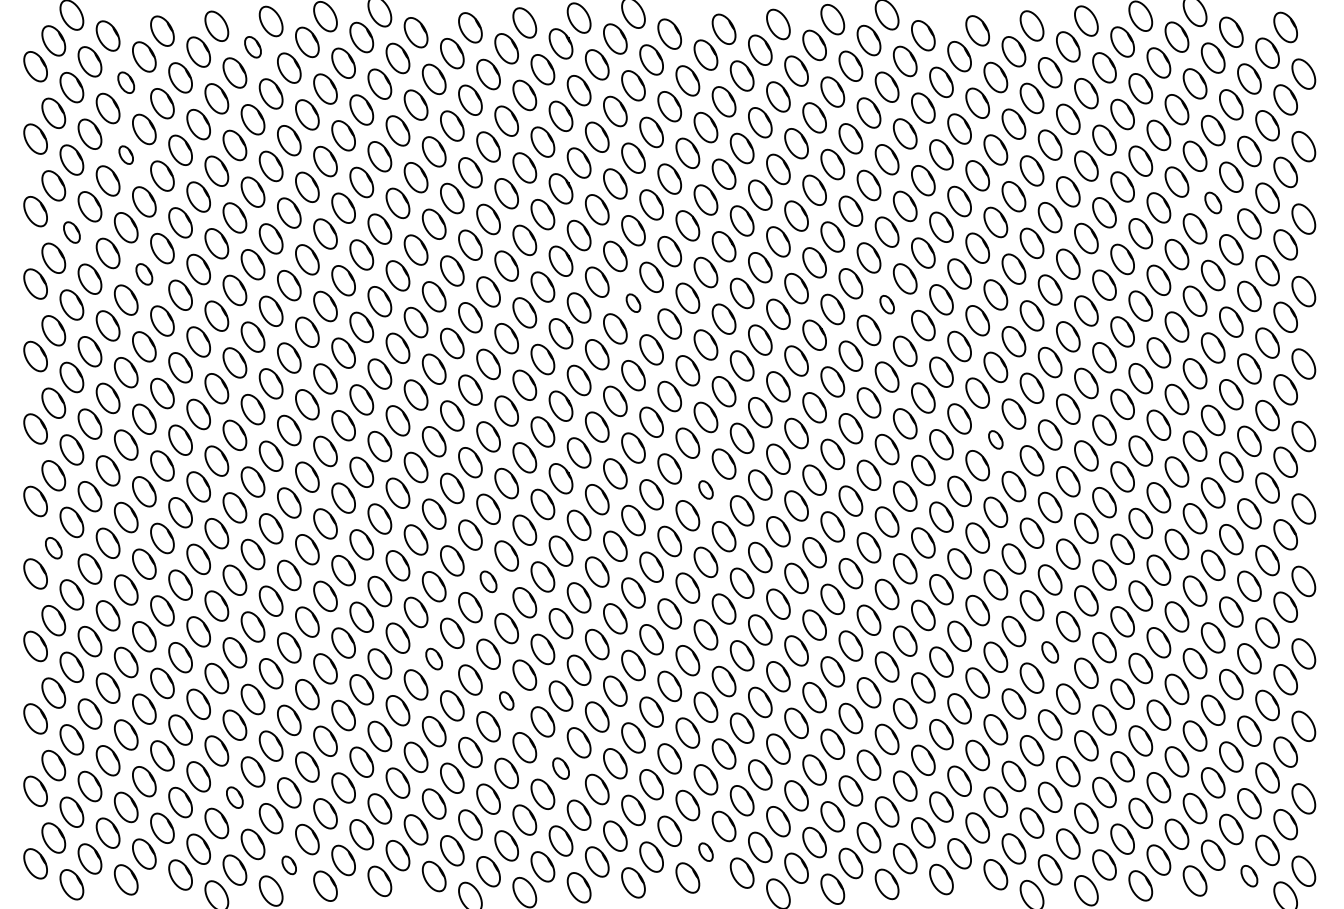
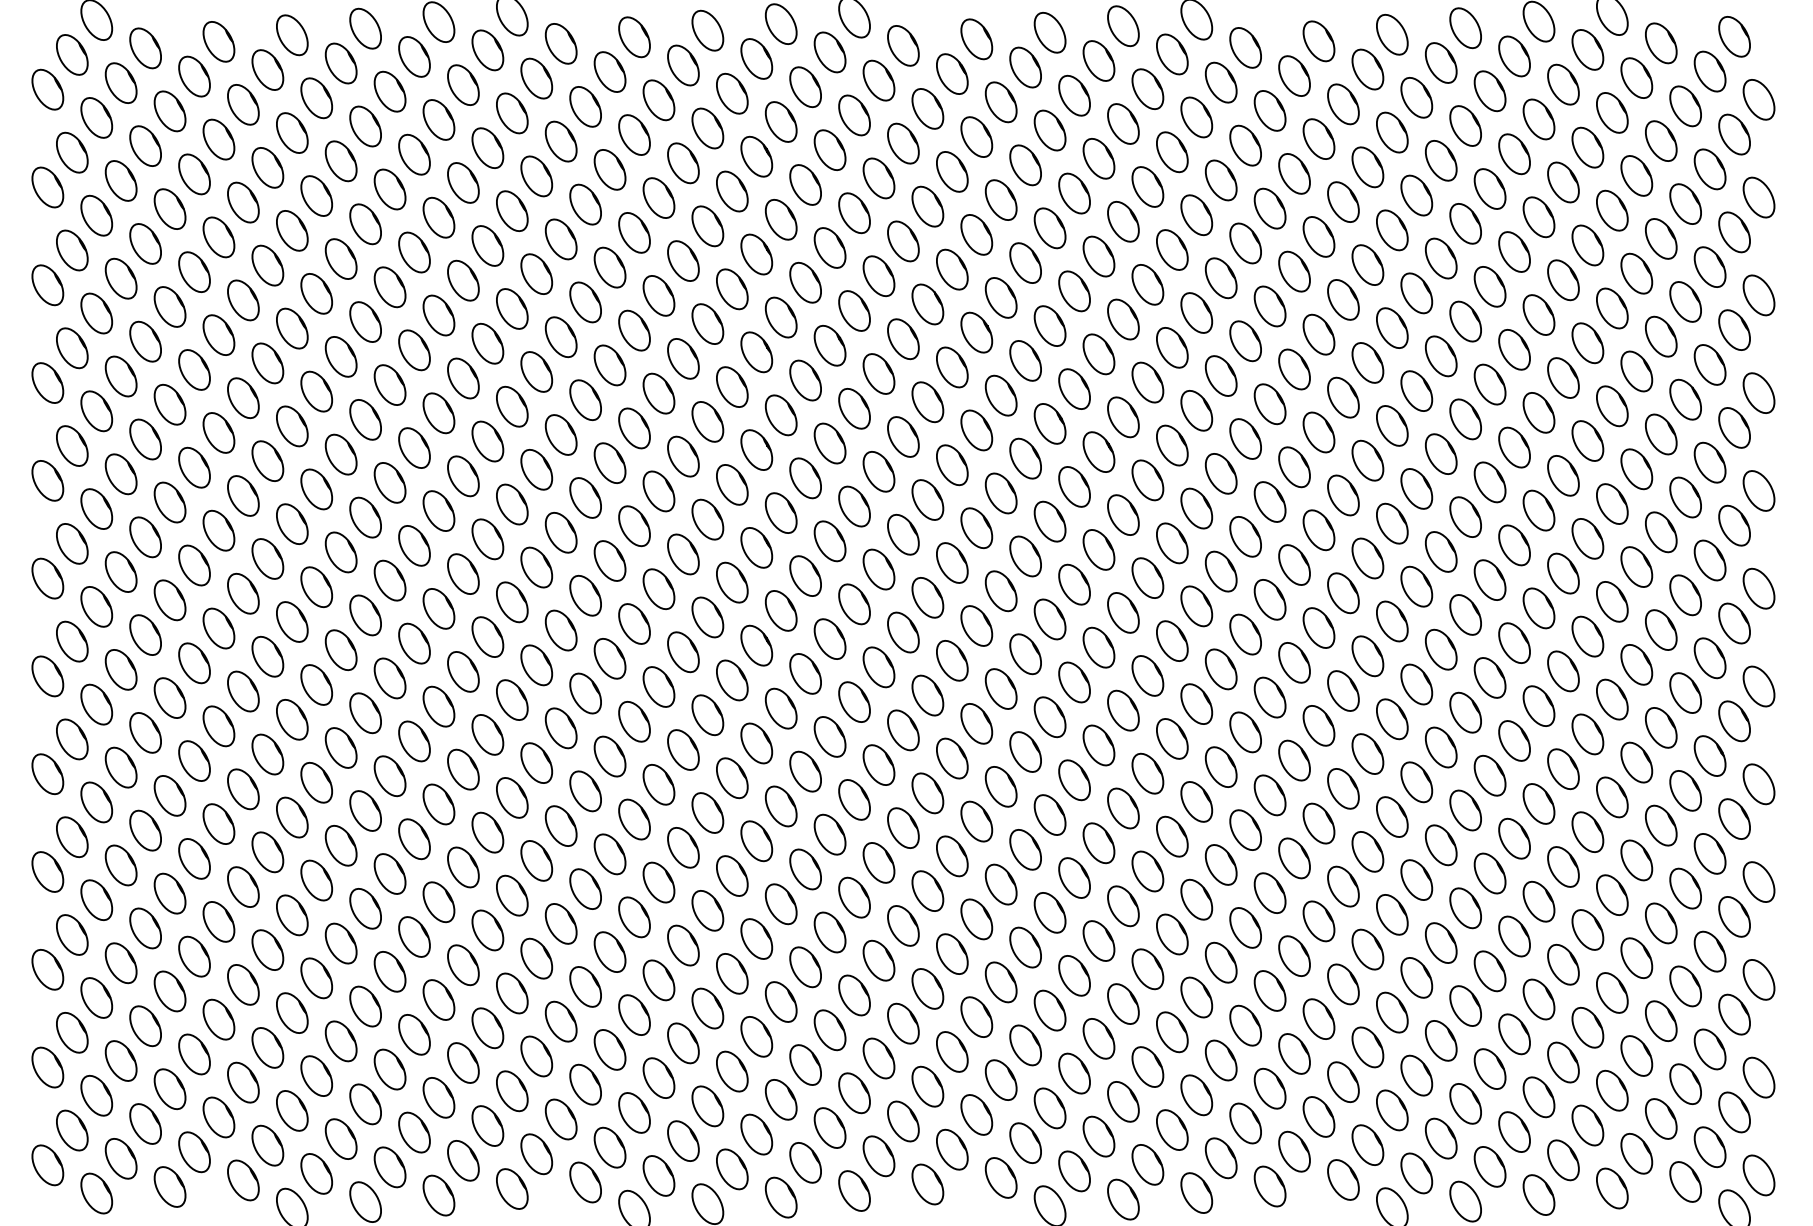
part: (252, 47) -> (340, 63), size x1.43
part: (125, 82) -> (169, 111), size x1.43
part: (125, 154) -> (169, 208), size x1.67
part: (1213, 202) -> (1636, 273), size x1.43
part: (71, 232) -> (96, 313), size x1.43
part: (144, 274) -> (194, 369), size x1.43
part: (633, 302) -> (854, 408), size x1.67
part: (886, 304) -> (1196, 410), size x1.67
part: (995, 440) -> (1343, 593), size x1.67
part: (706, 489) -> (952, 660), size x1.67
part: (53, 548) -> (72, 739), size x1.43
part: (488, 581) -> (658, 784), size x1.43
part: (1049, 652) -> (1416, 879), size x1.43
part: (434, 658) -> (585, 888), size x1.43
part: (506, 700) -> (683, 945), size x1.67
part: (560, 768) -> (756, 1036), size x1.43
part: (234, 797) -> (316, 1075), size x1.43
part: (706, 852) -> (952, 1149), size x1.67
part: (288, 865) -> (389, 1167), size x1.67
part: (1249, 875) -> (1685, 1181), size x1.43

